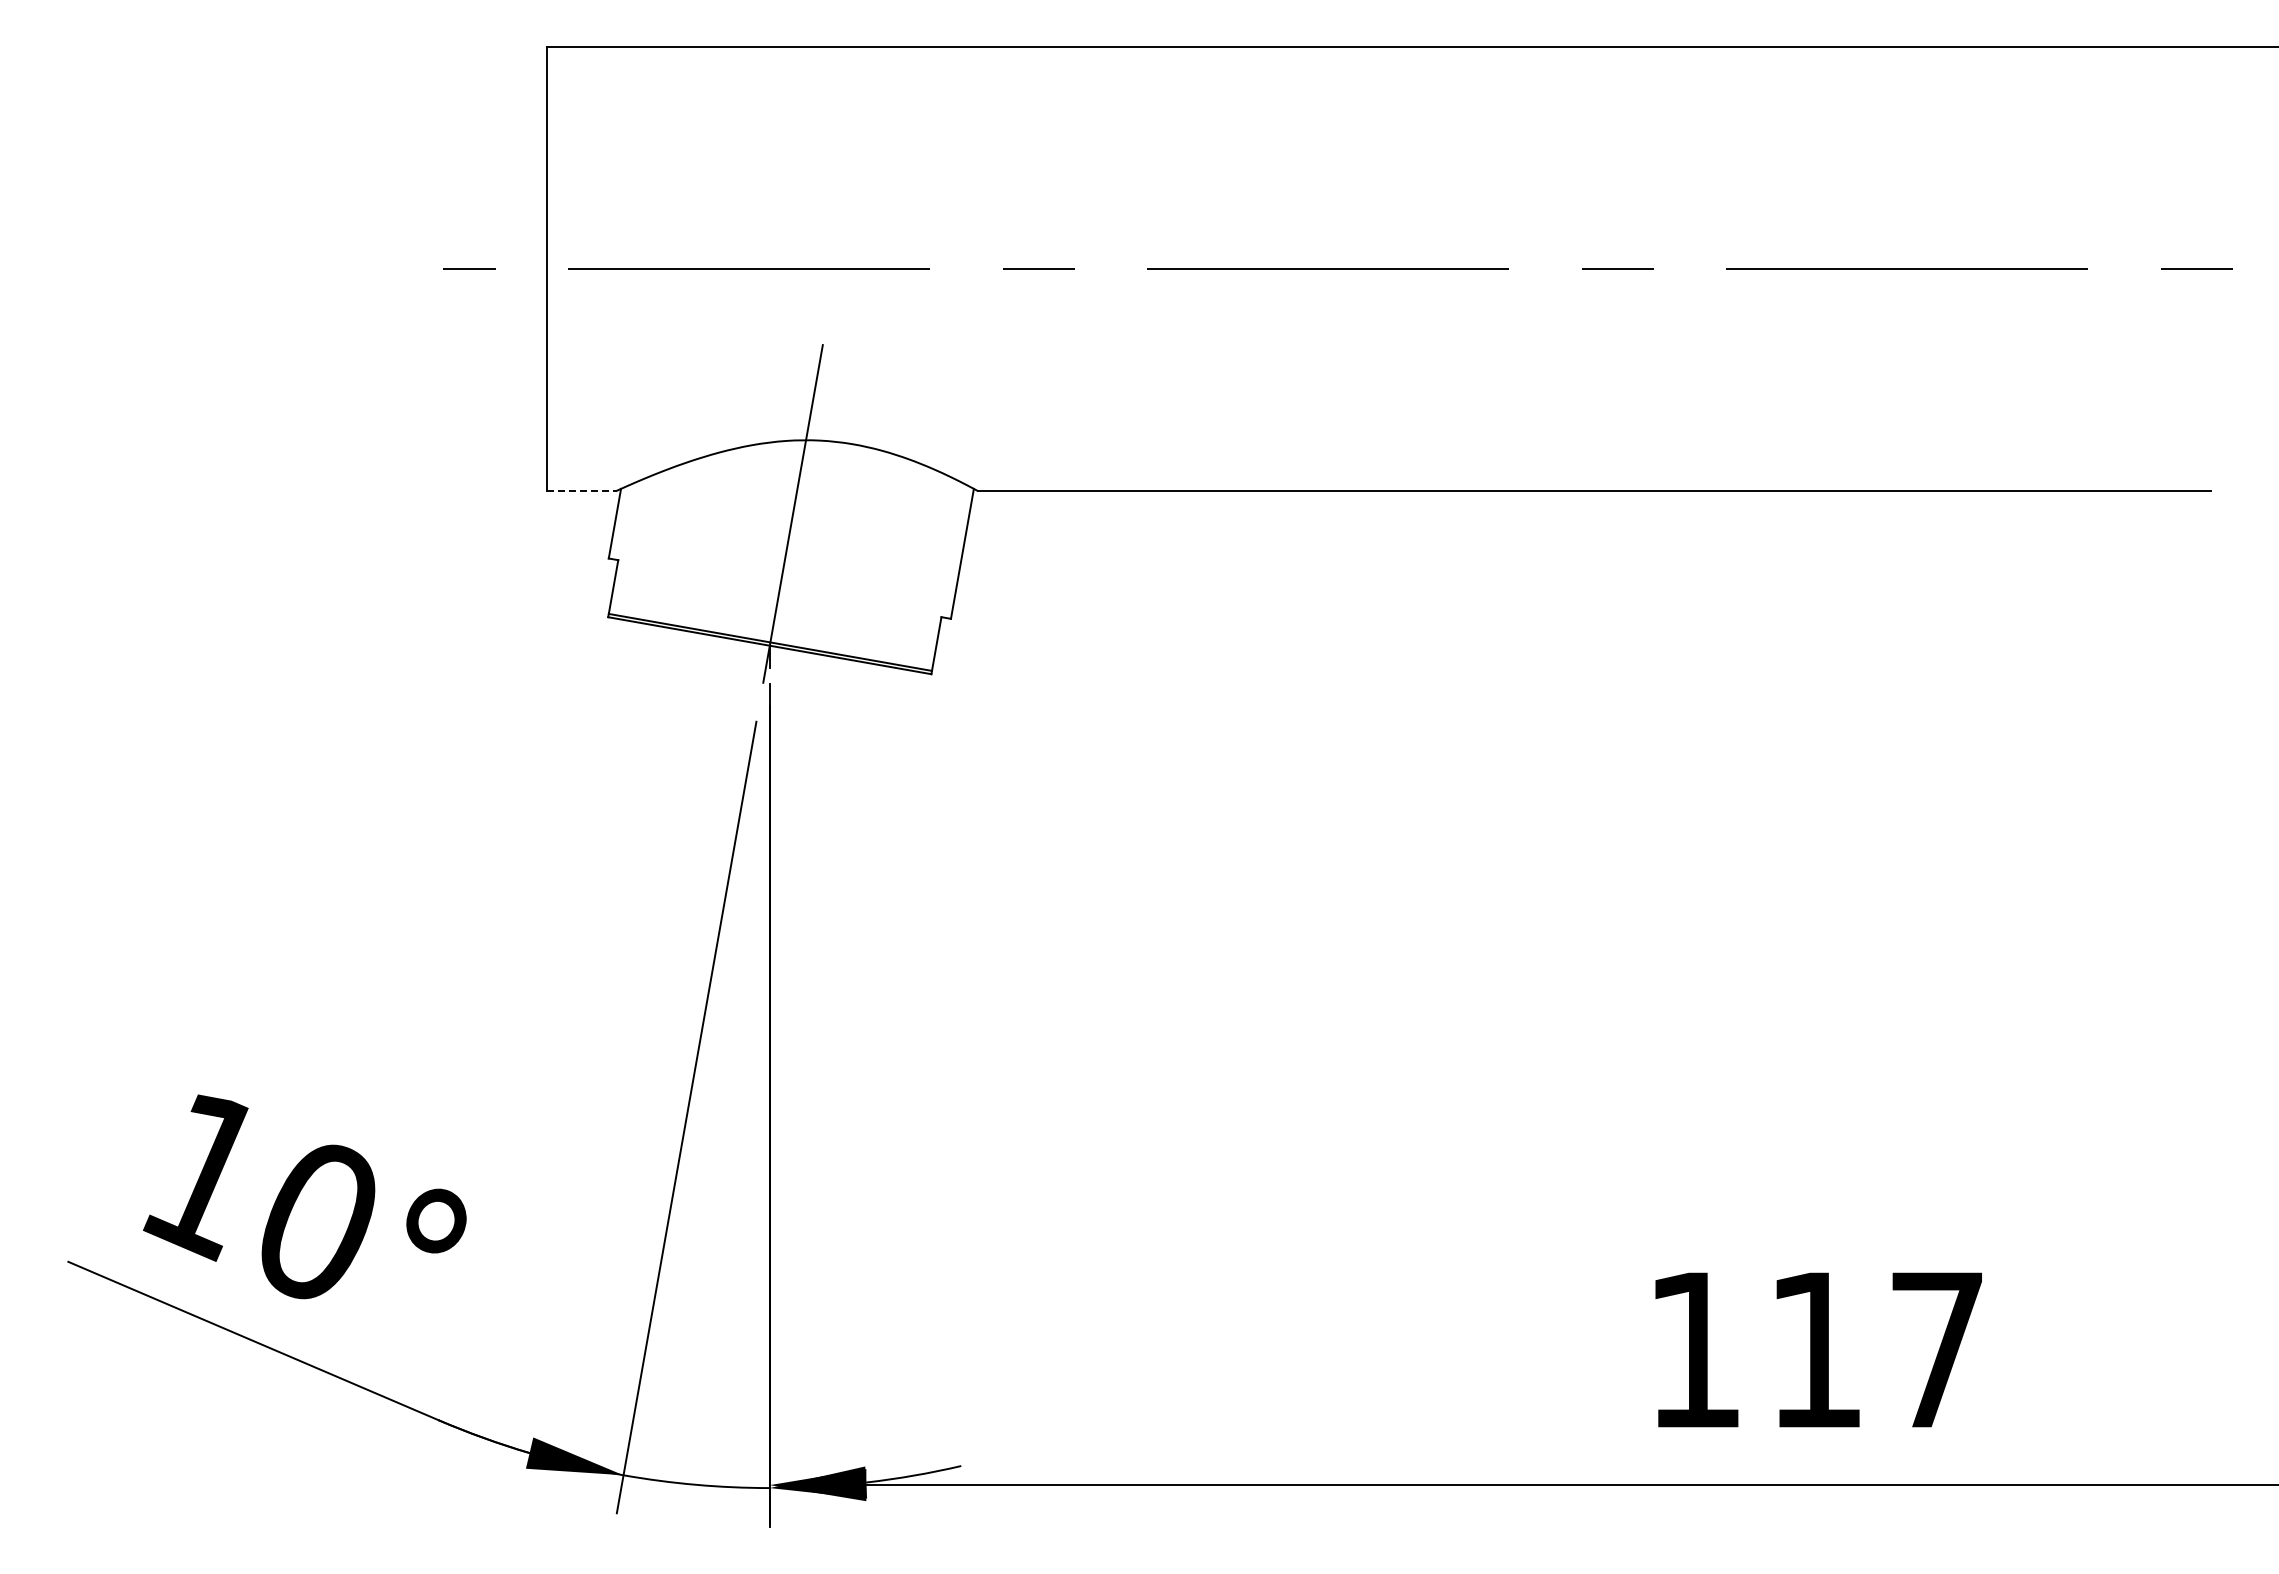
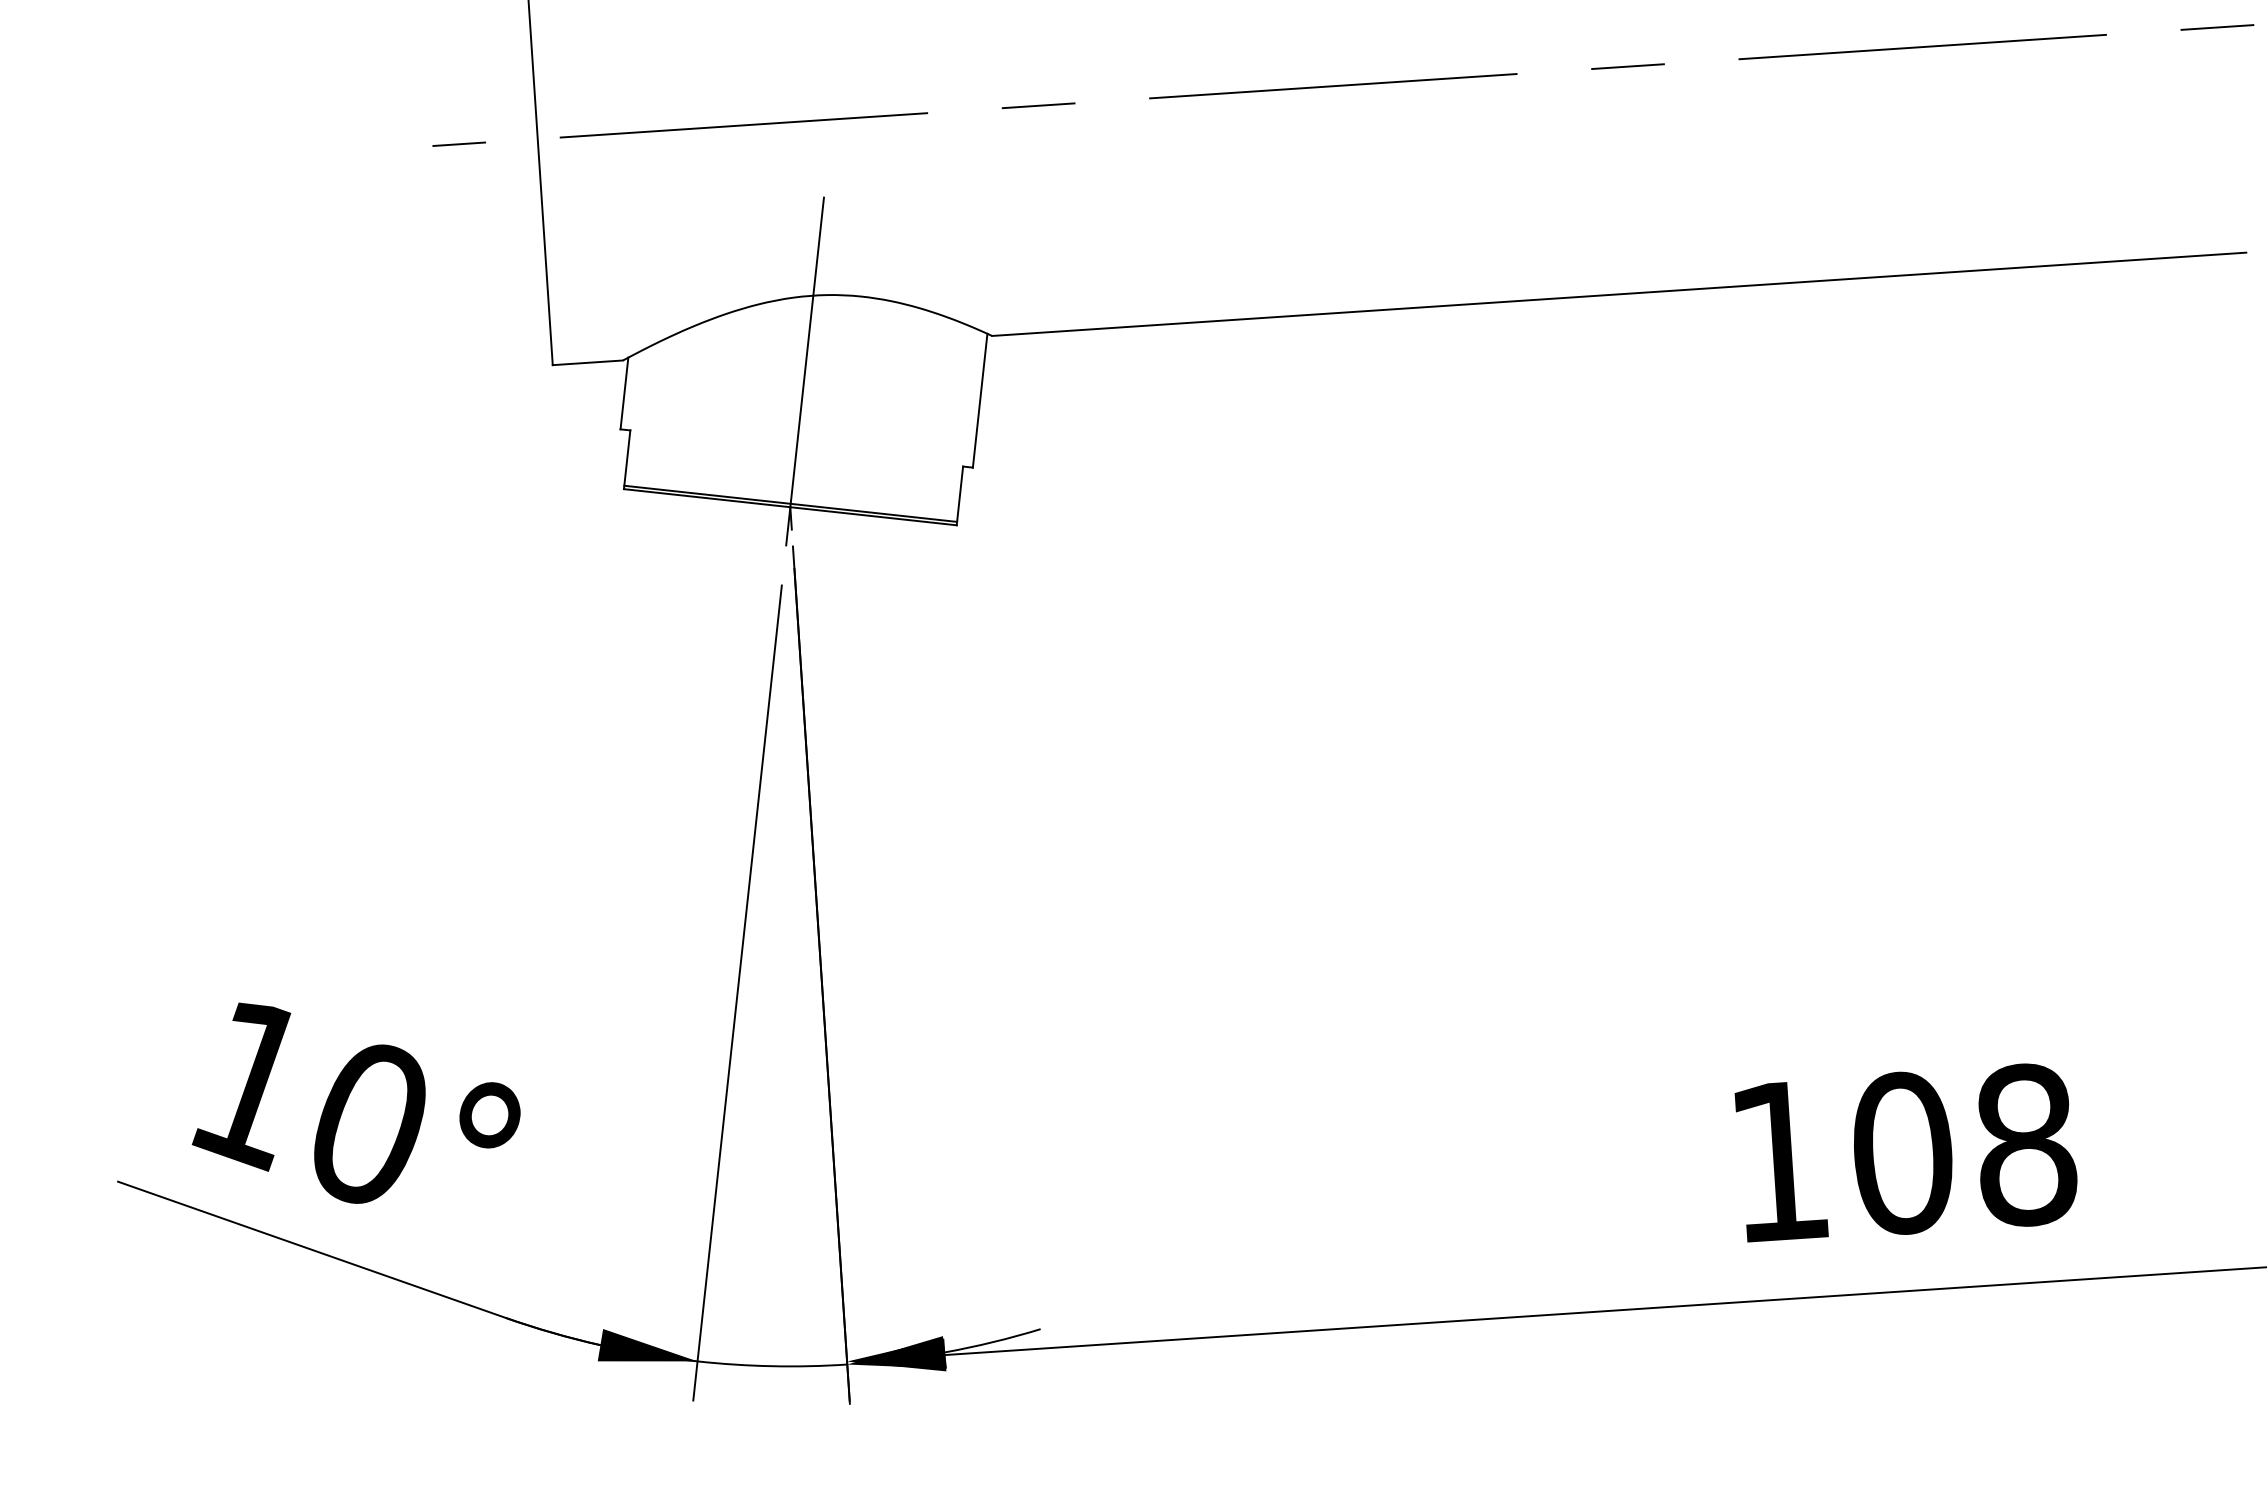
line: (581, 491) -> (588, 362), dashed -> solid
text: (1876, 1350) -> (1964, 1149), 117 -> 108

